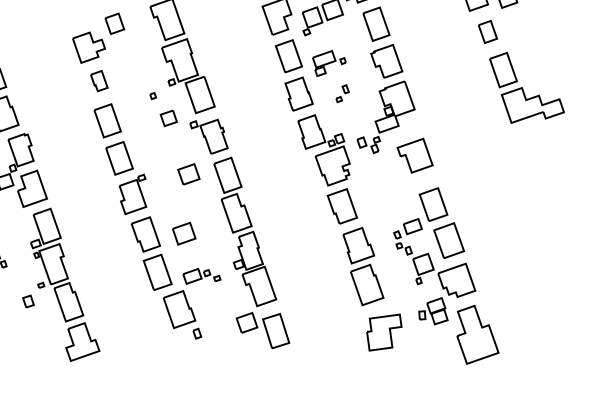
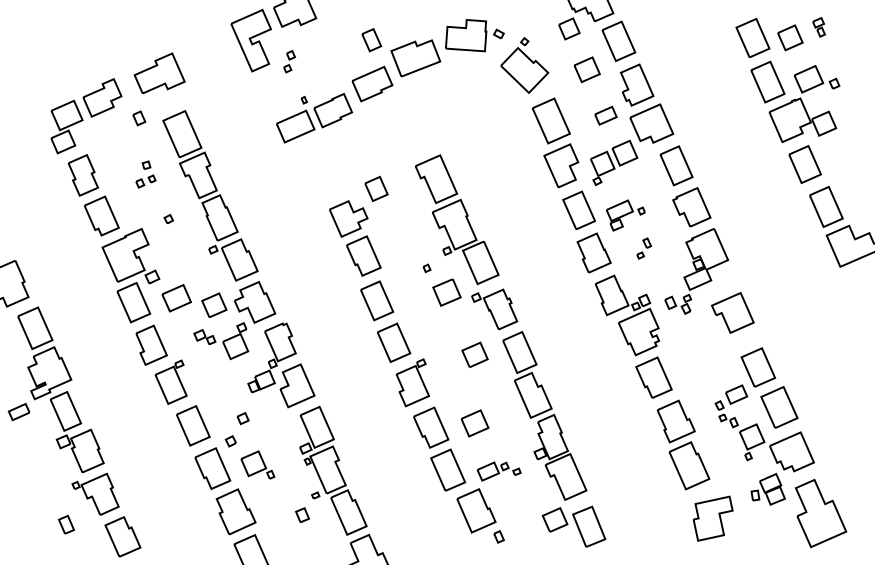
part: (487, 31) -> (804, 164), size x1.43
part: (99, 80) -> (363, 255), size x1.67
part: (168, 118) -> (446, 292), size x1.43

